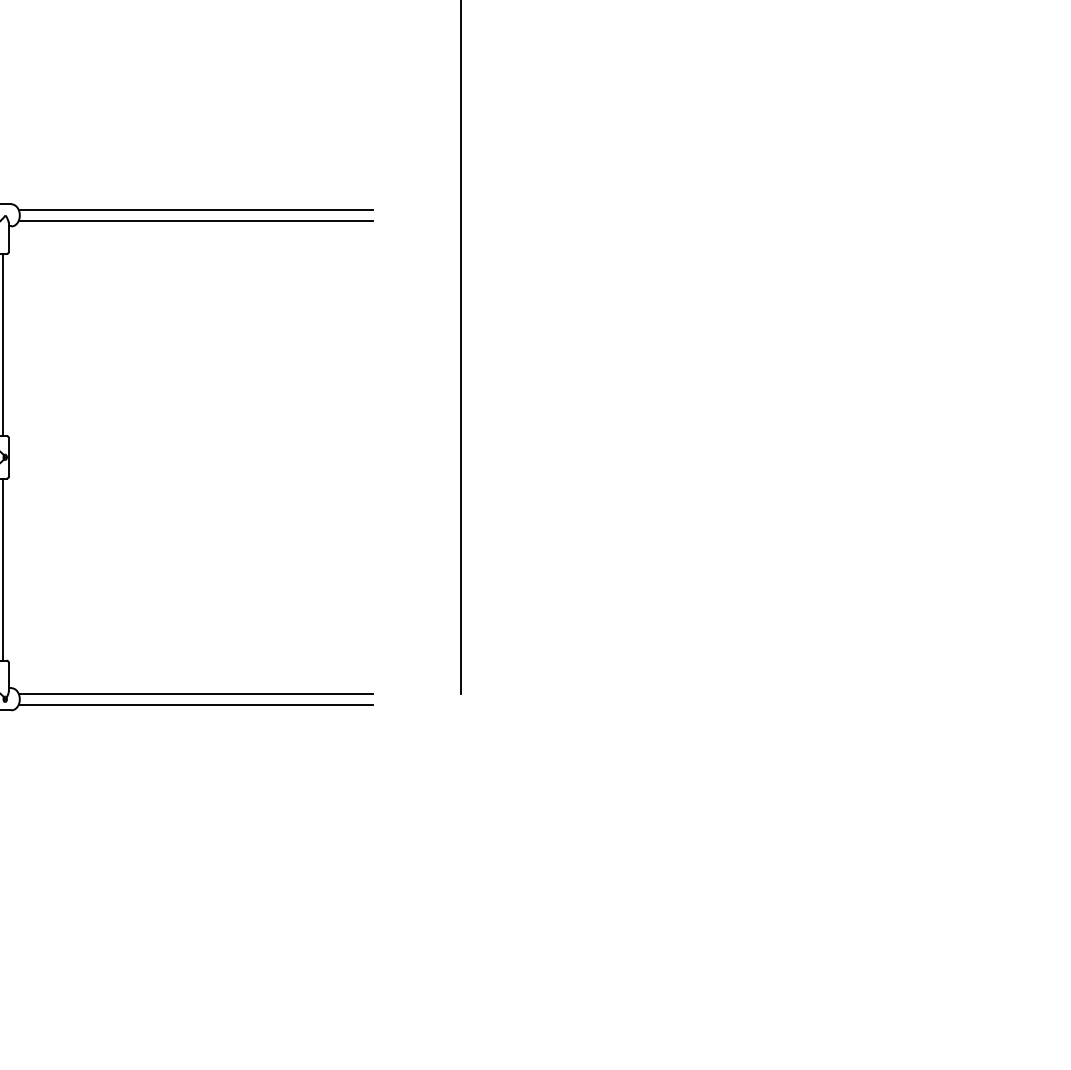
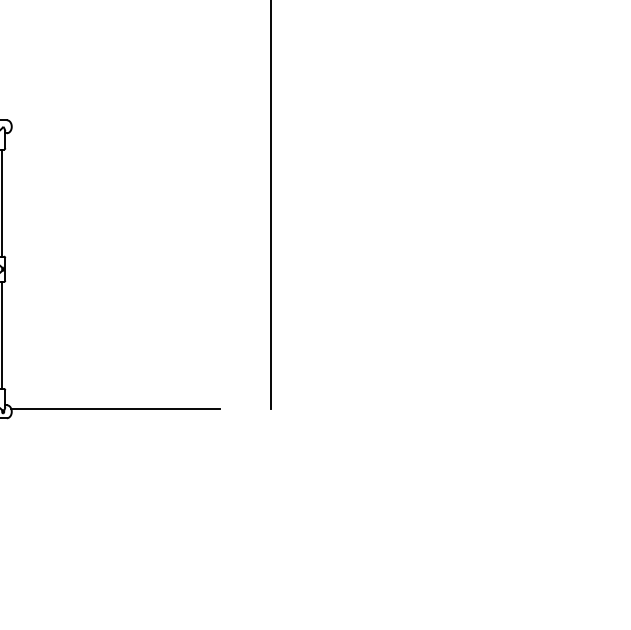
line: (195, 209) -> (115, 123), removed
line: (195, 221) -> (115, 130), removed
line: (195, 705) -> (115, 415), removed

